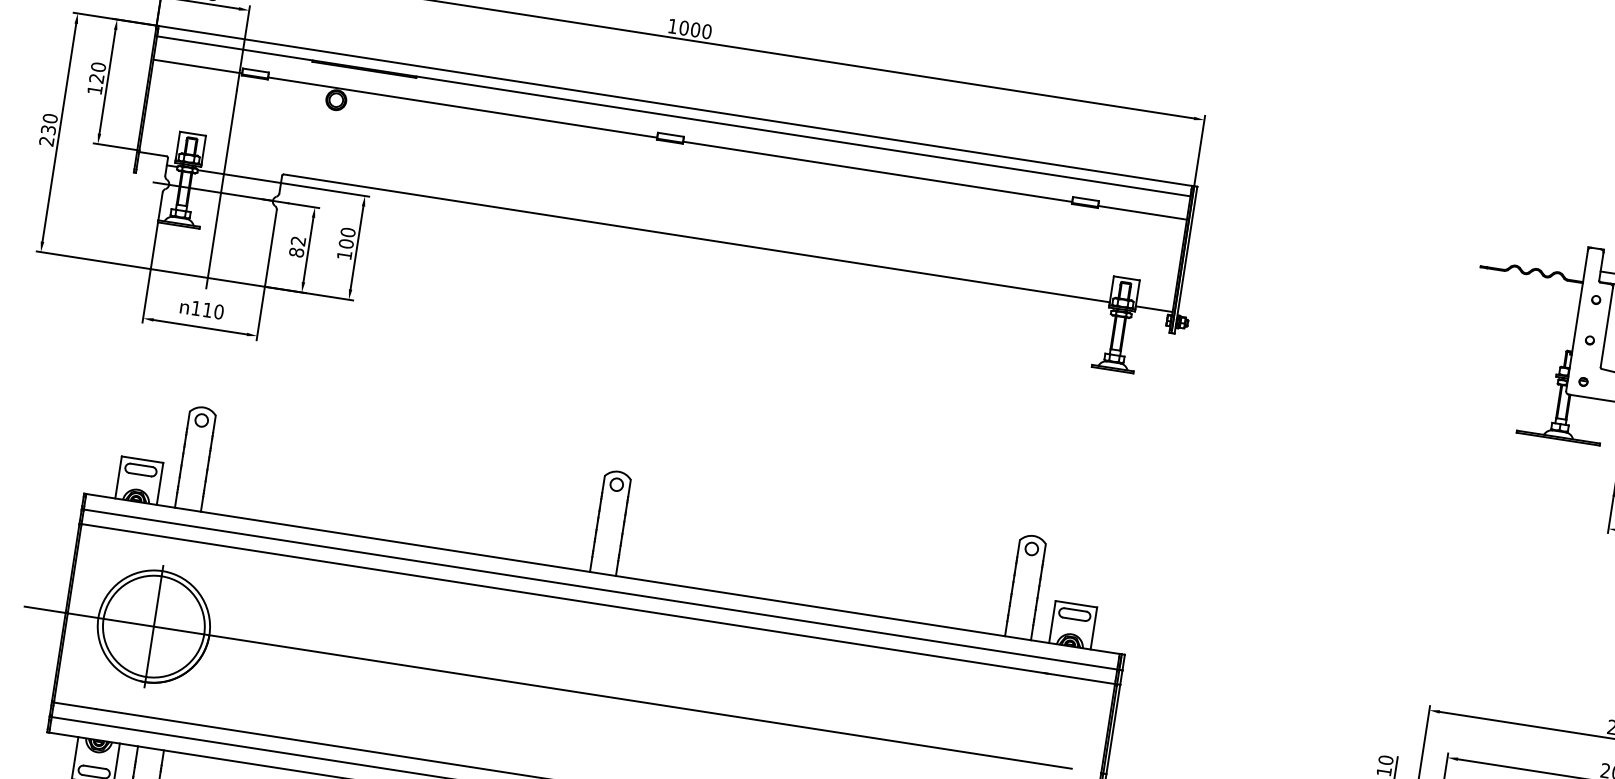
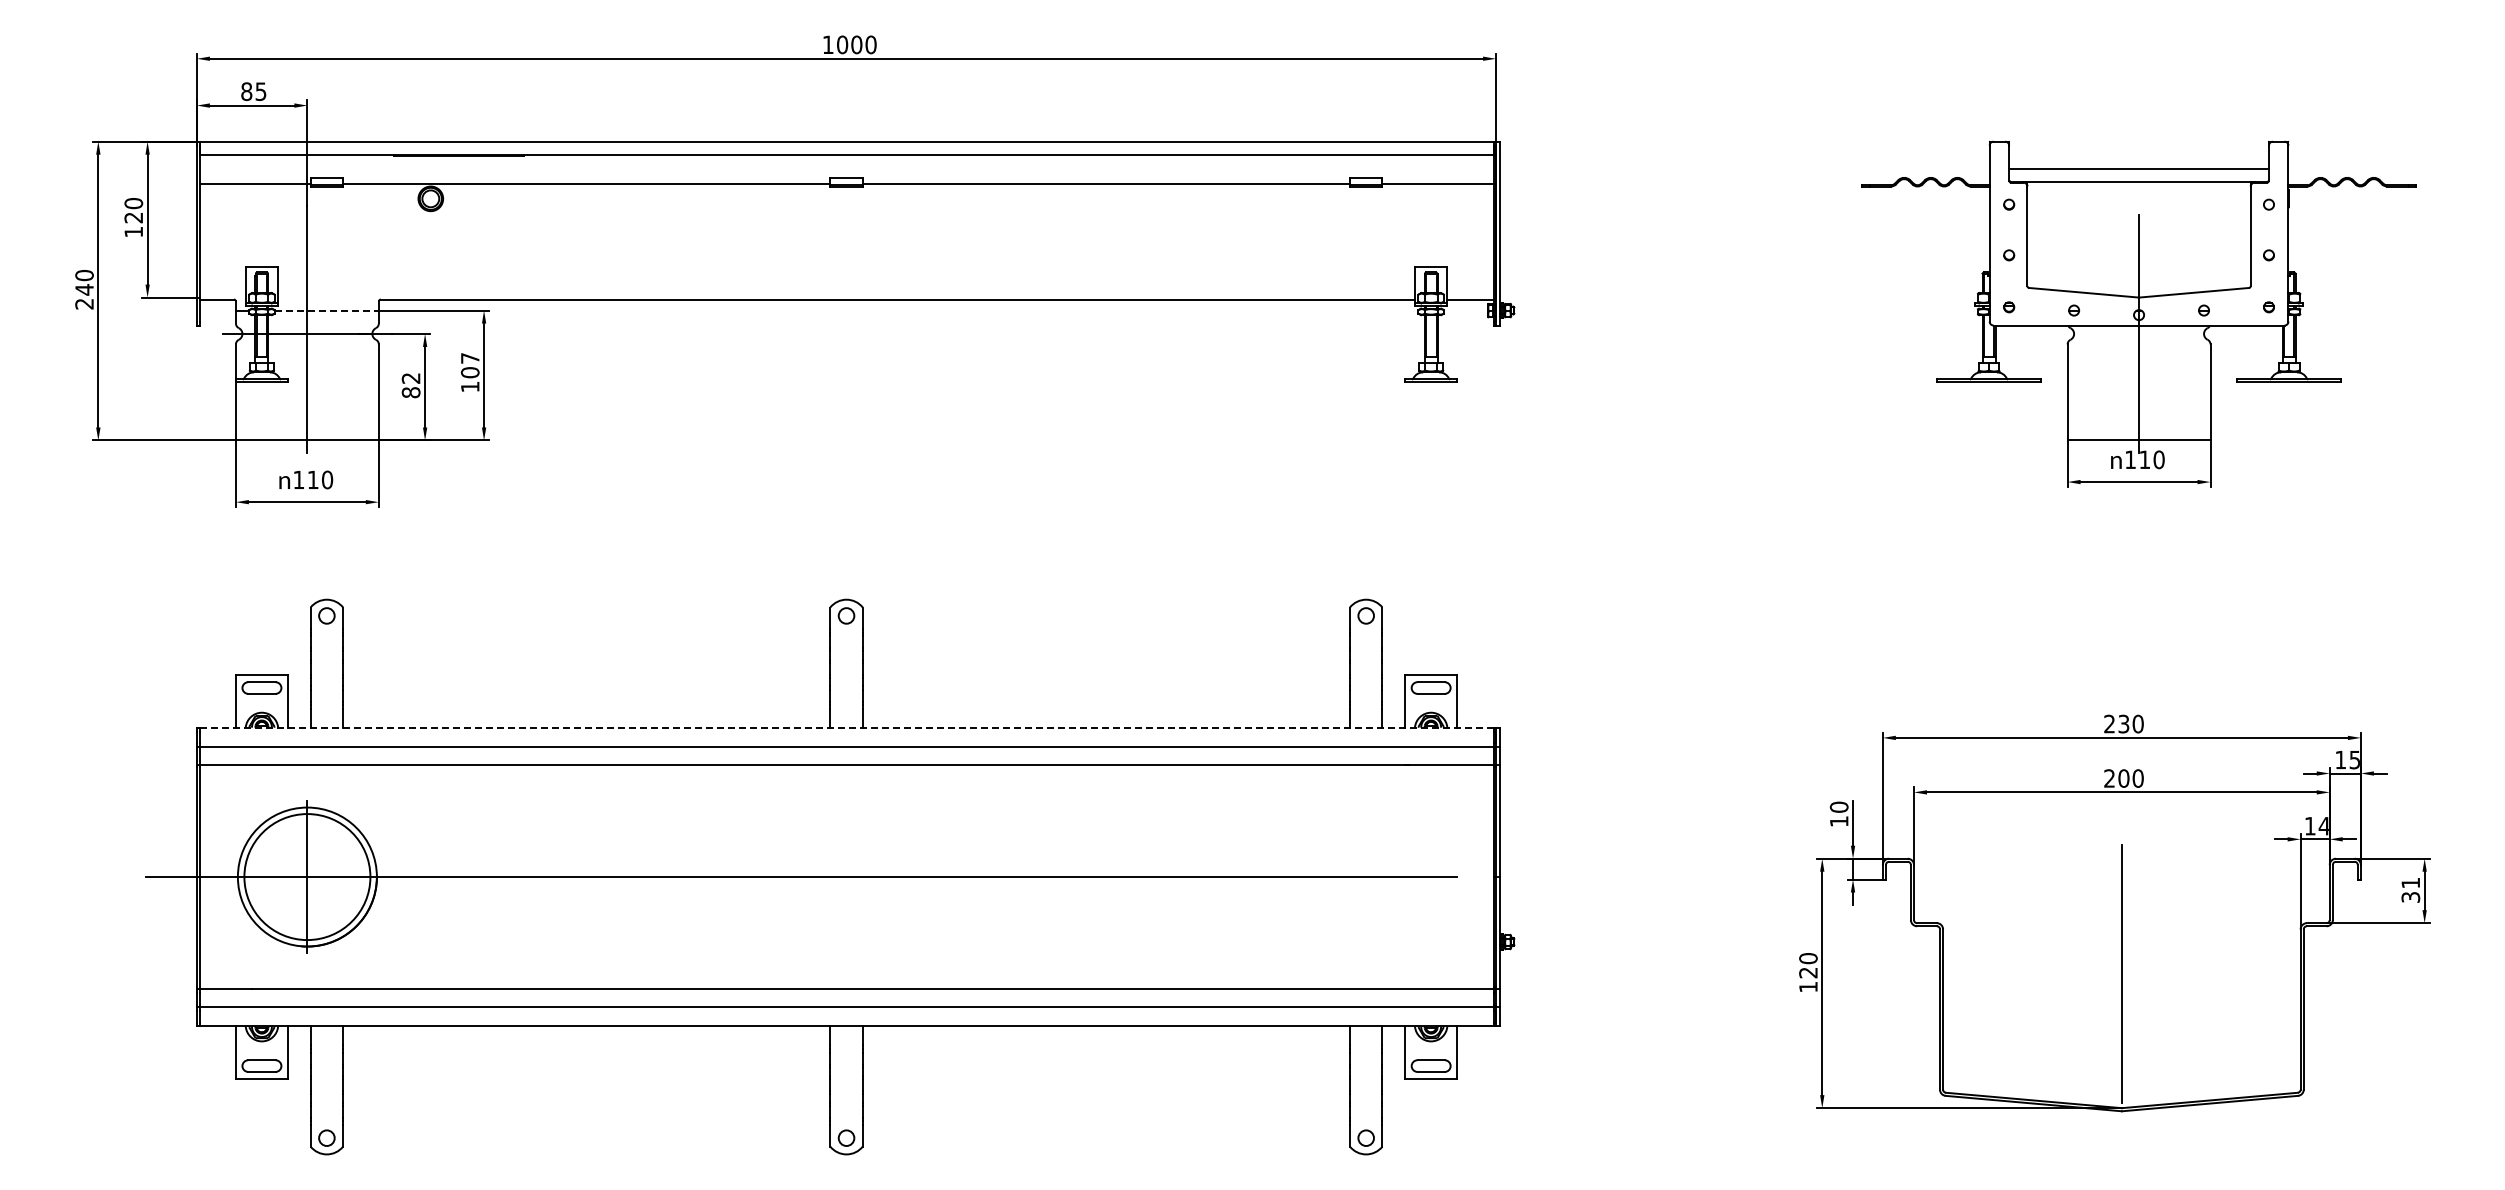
text: (48, 129) -> (84, 289), 230 -> 240
line: (240, 176) -> (327, 310), solid -> dashed
text: (347, 231) -> (469, 357), 100 -> 107
line: (602, 573) -> (846, 727), solid -> dashed

